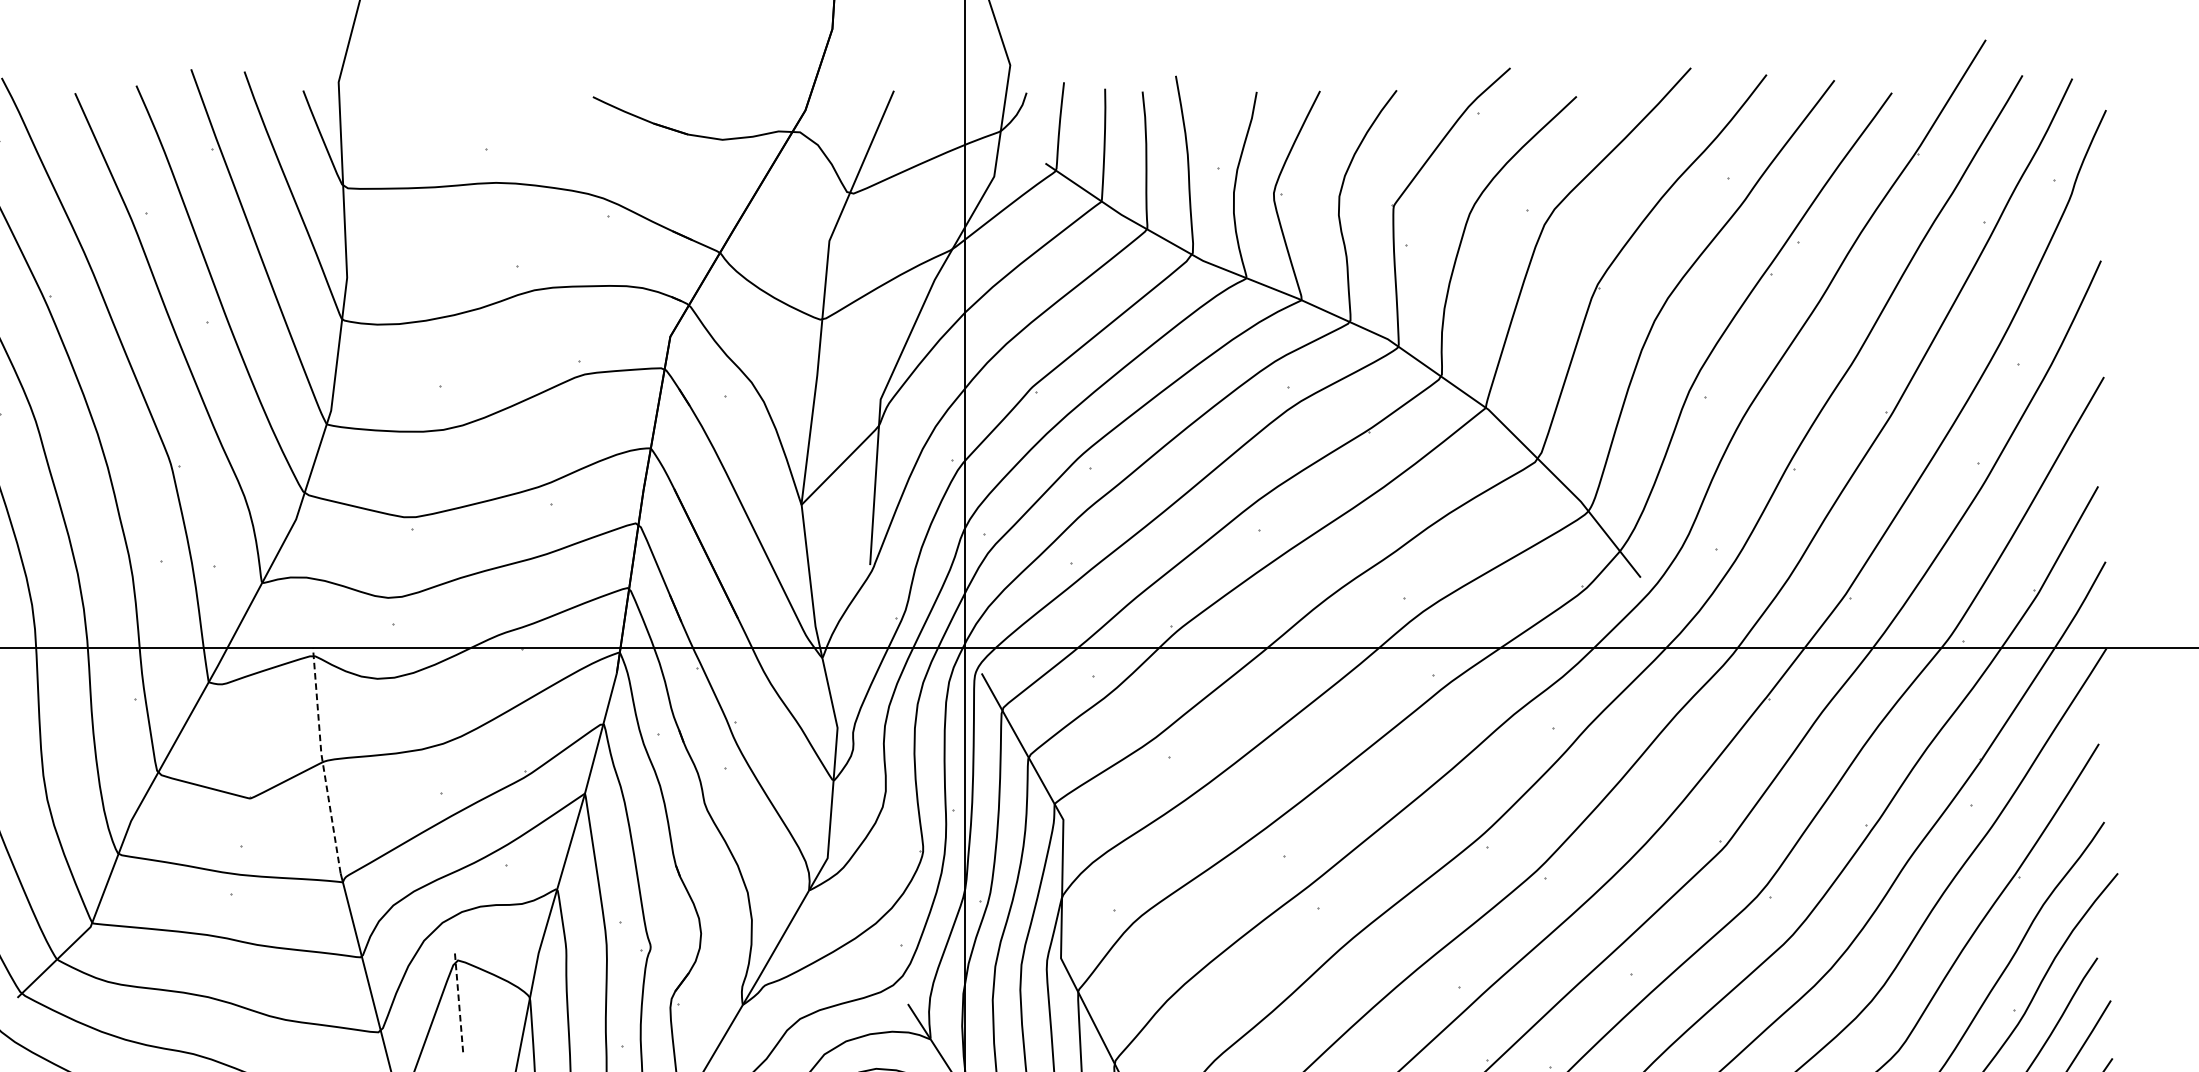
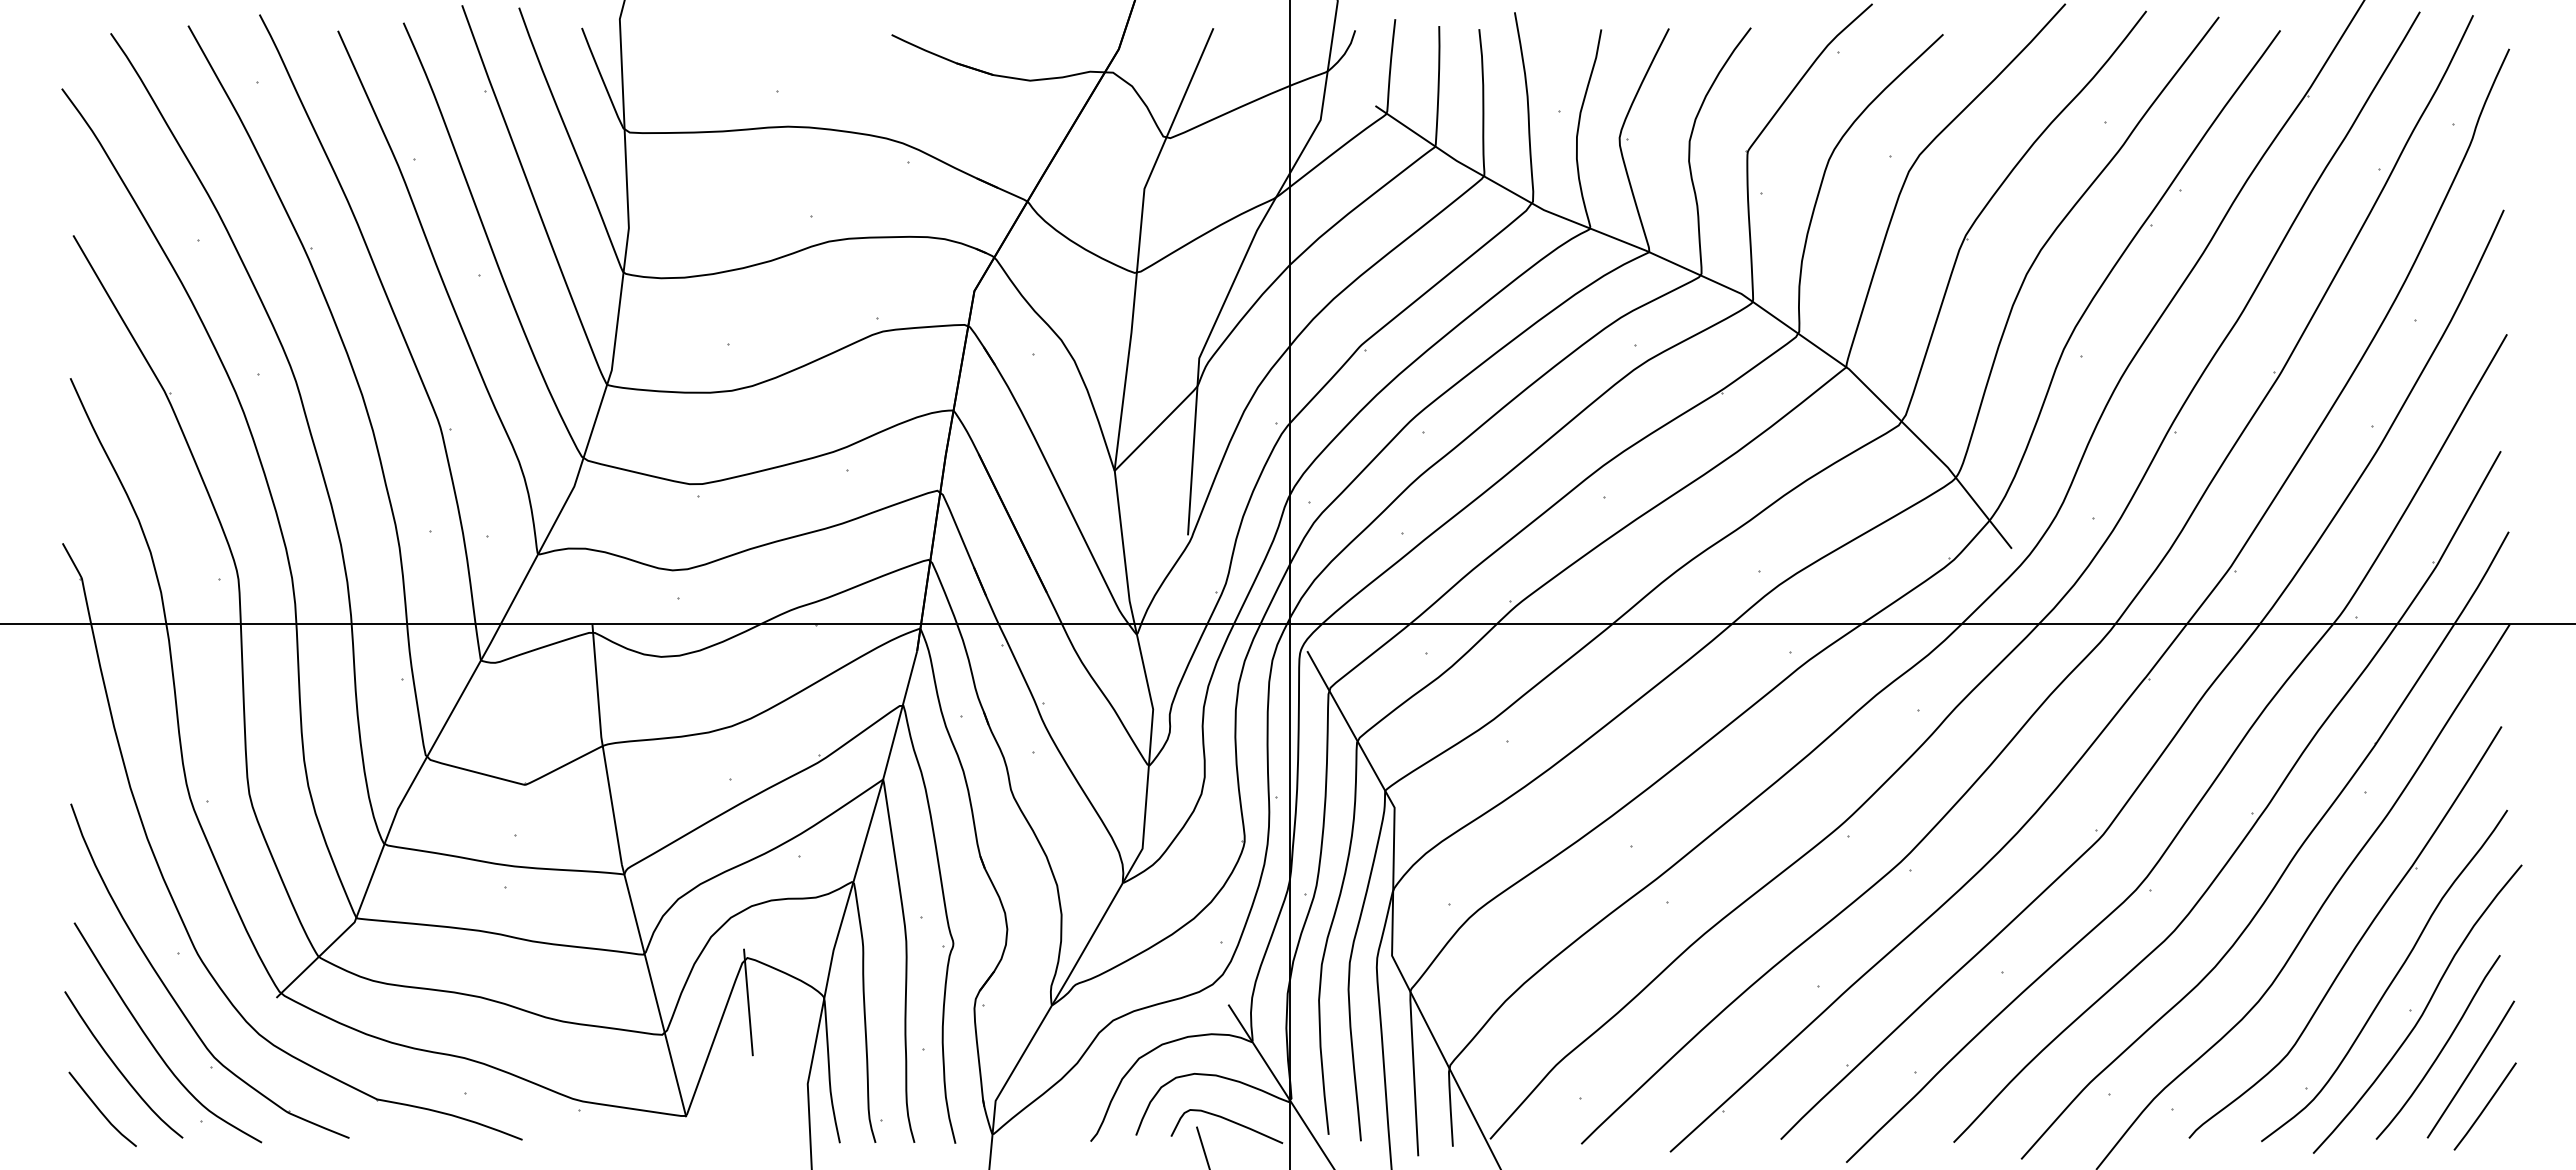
line: (322, 760) -> (602, 744), dashed -> solid
line: (459, 1002) -> (748, 1002), dashed -> solid

